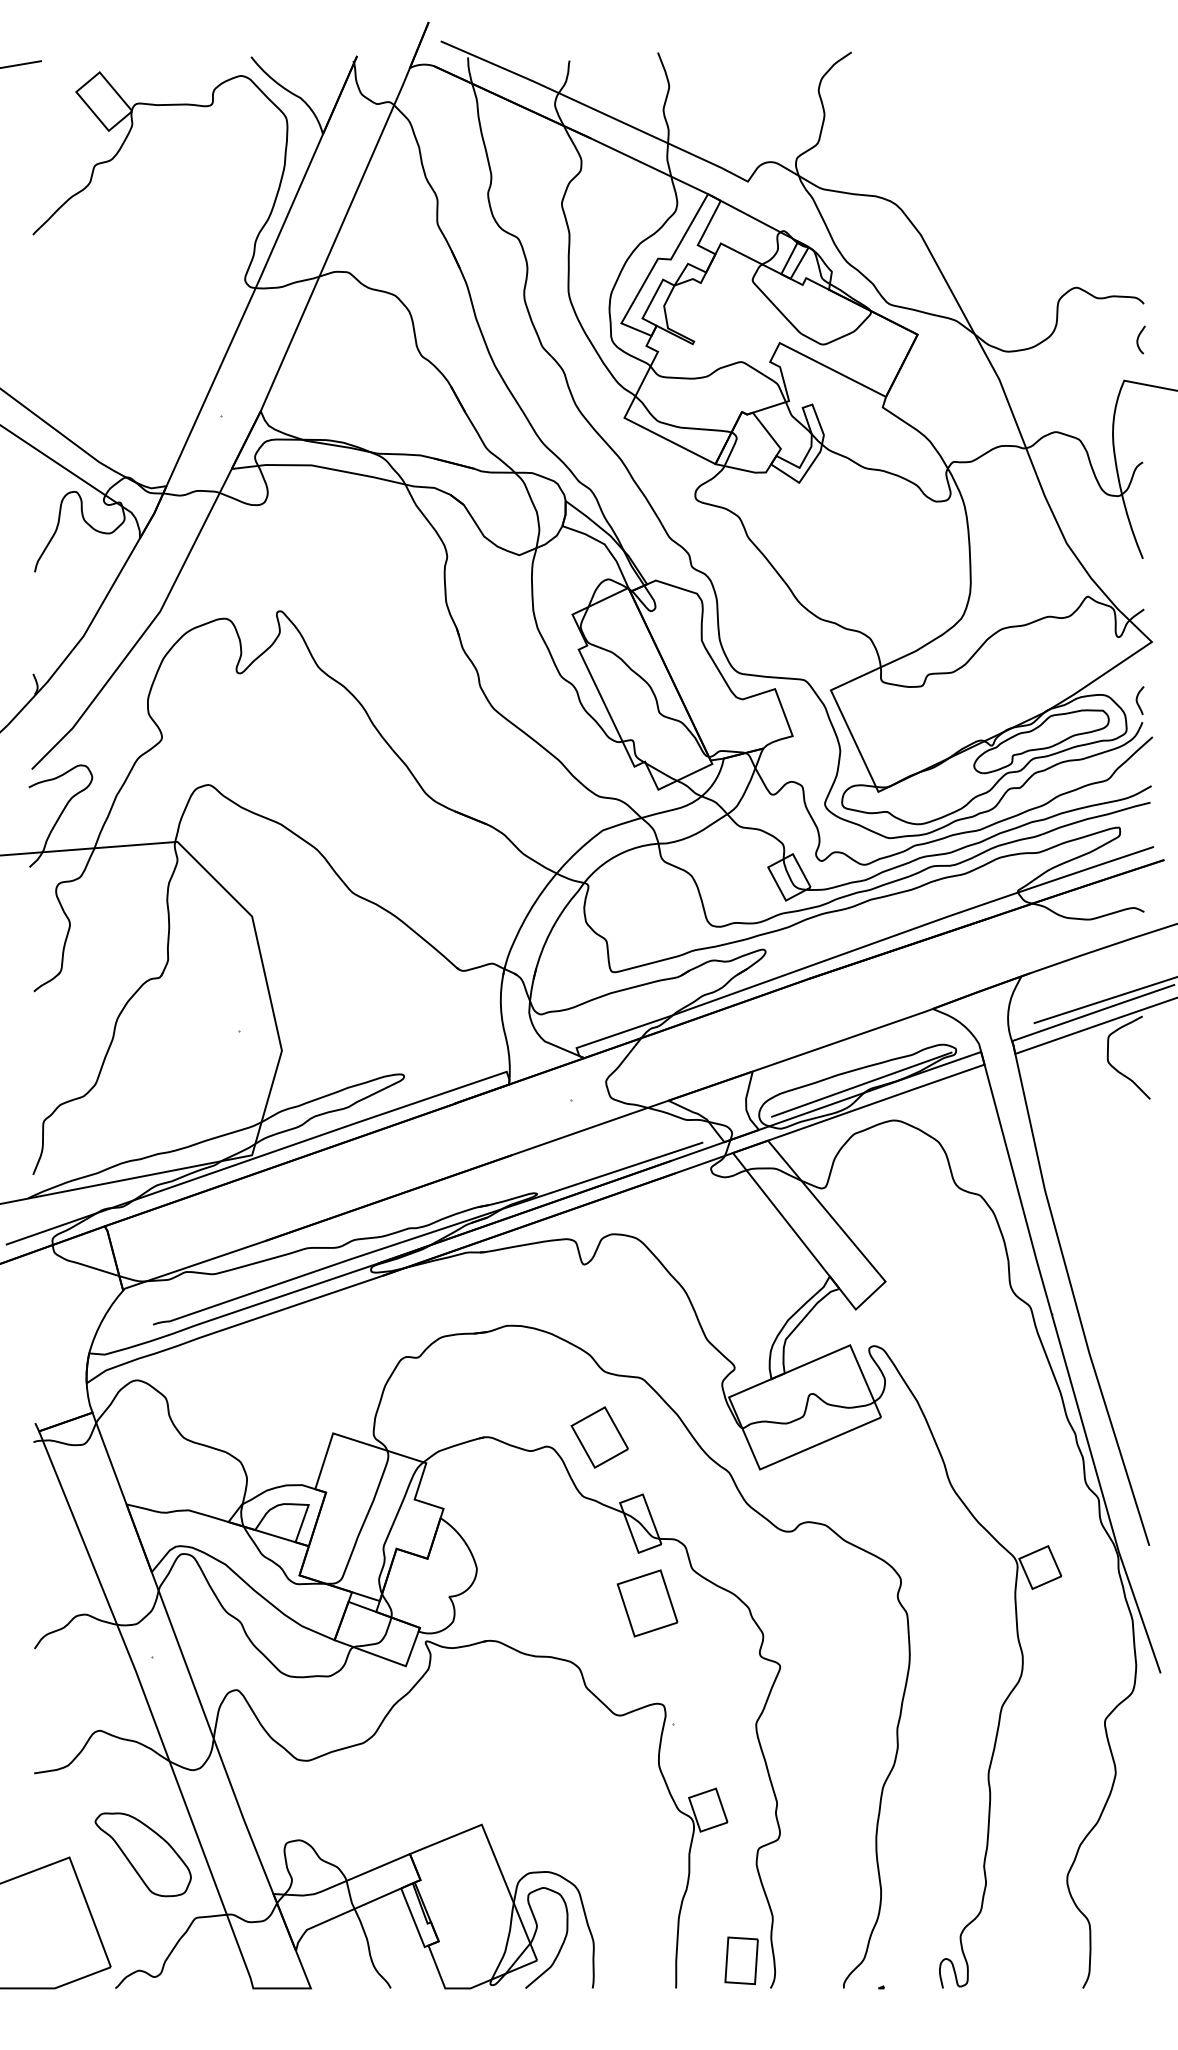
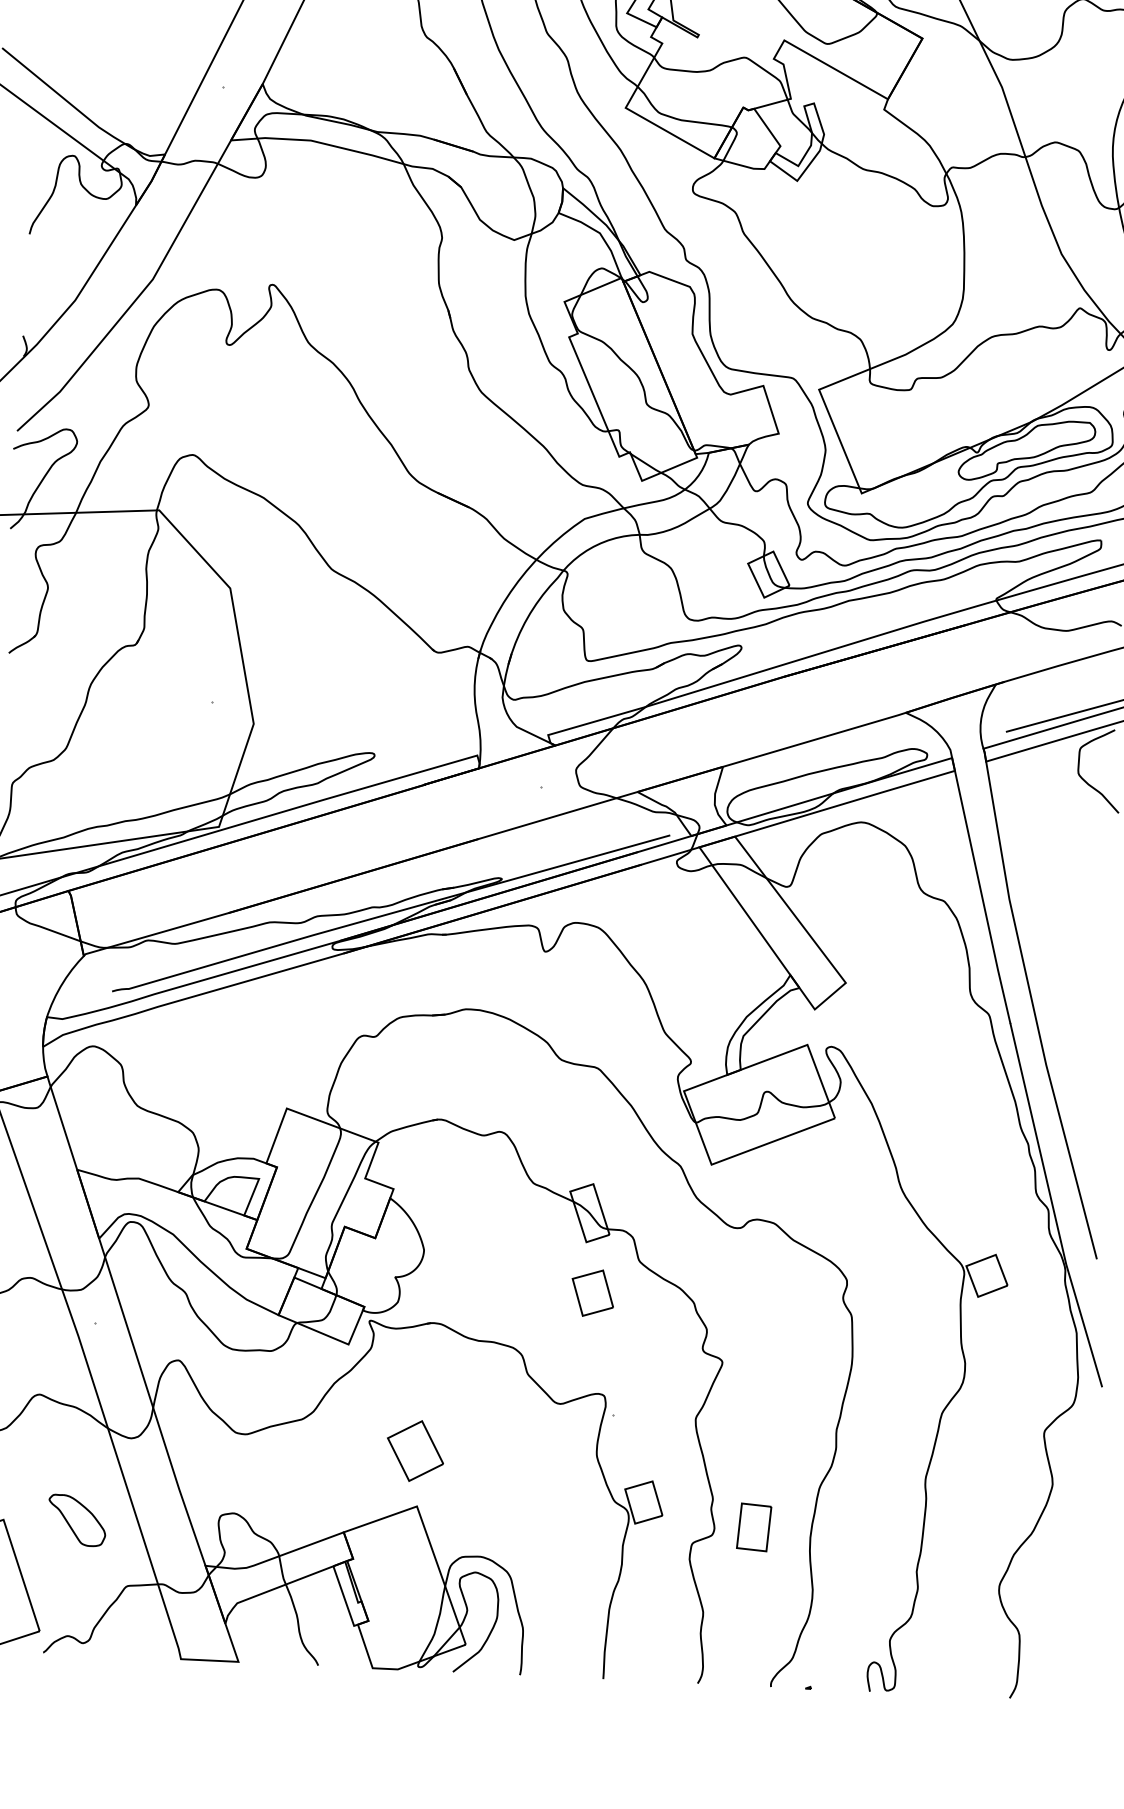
line: (861, 1084) -> (831, 784), removed
part: (599, 1437) -> (415, 1451), moved
part: (647, 1603) -> (592, 1293), size x0.7
part: (142, 1854) -> (76, 1520), size x0.6
part: (741, 1960) -> (754, 1527), moved

